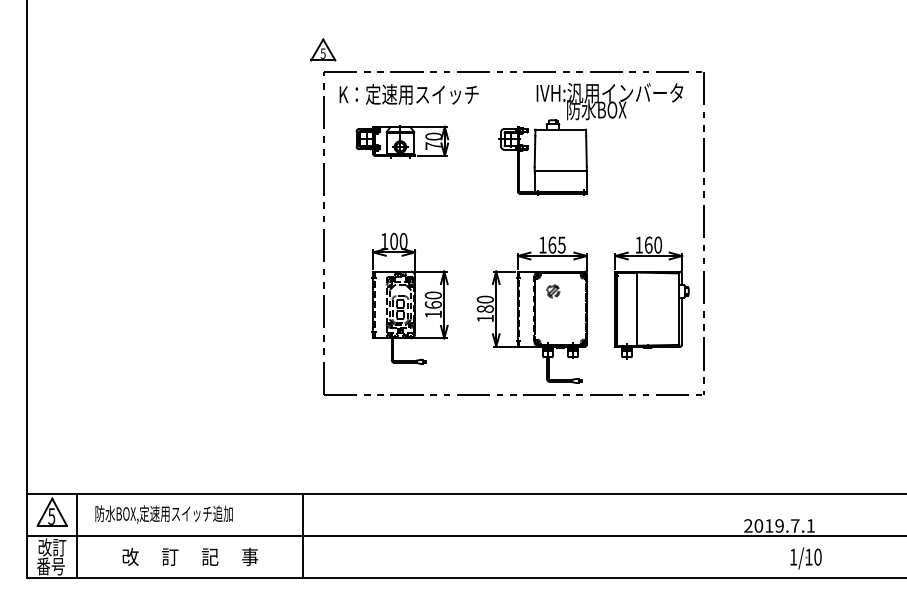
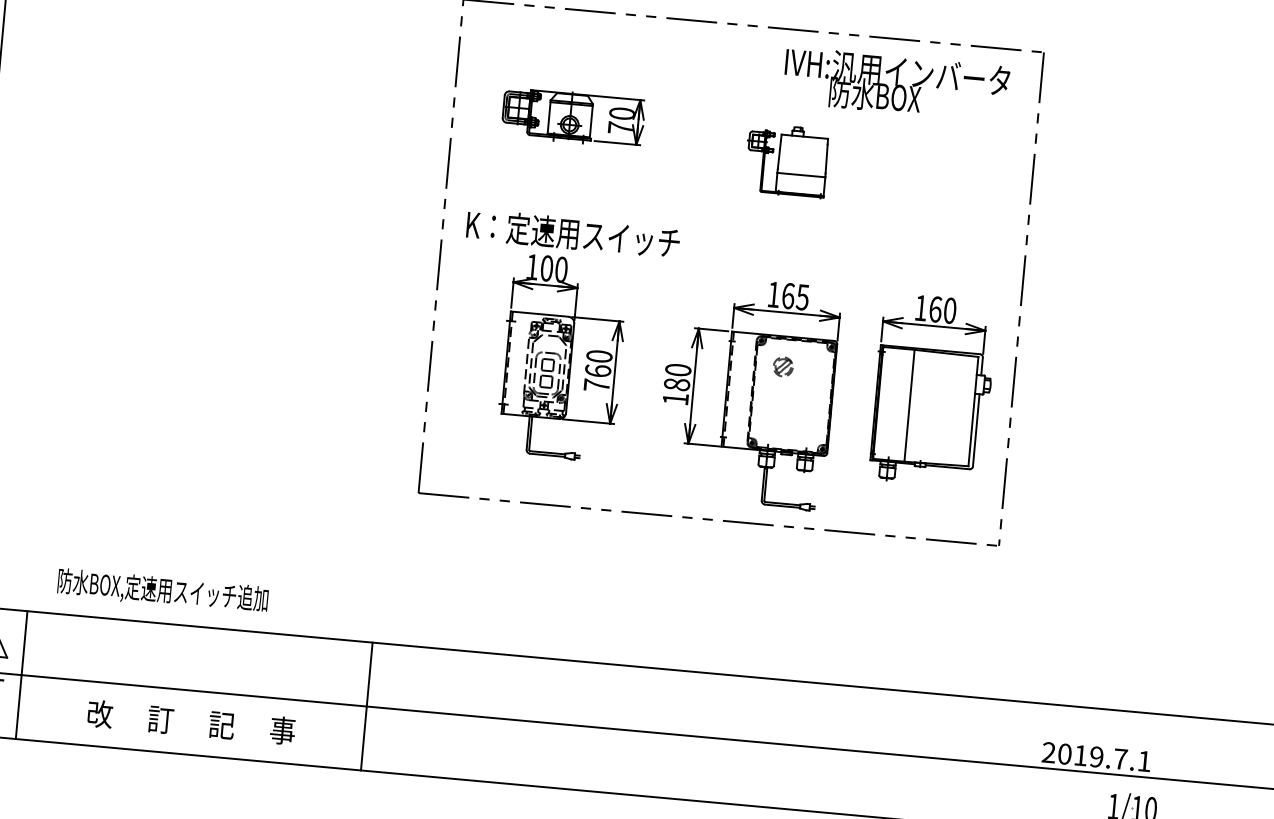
text: (408, 94) -> (572, 233), moved
part: (542, 157) -> (785, 160), size x0.6
text: (433, 314) -> (596, 385), 160 -> 760
text: (163, 514) -> (162, 591), moved

